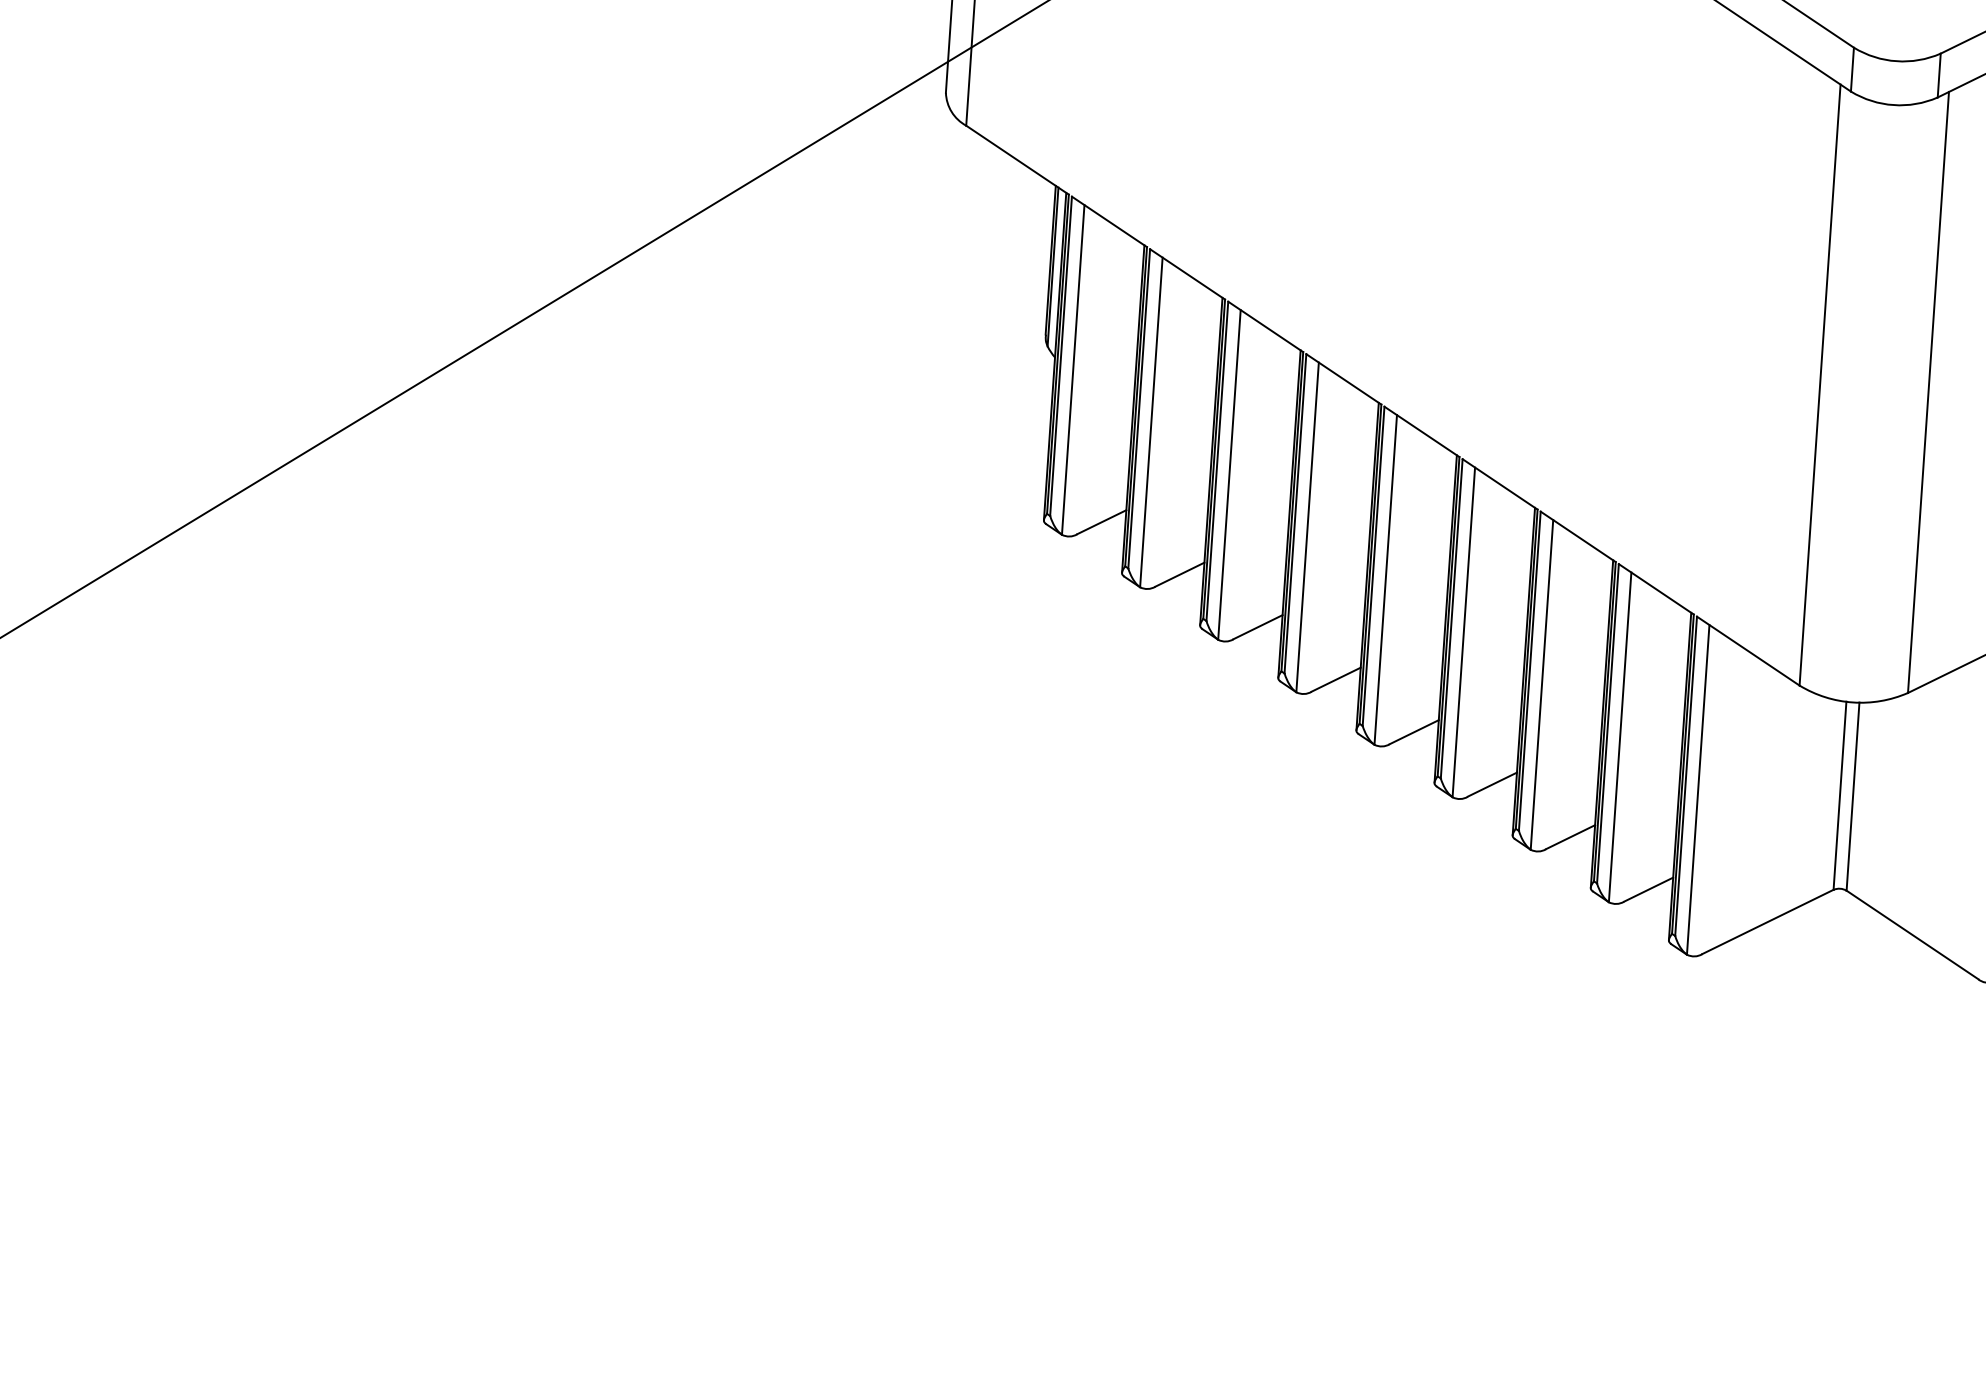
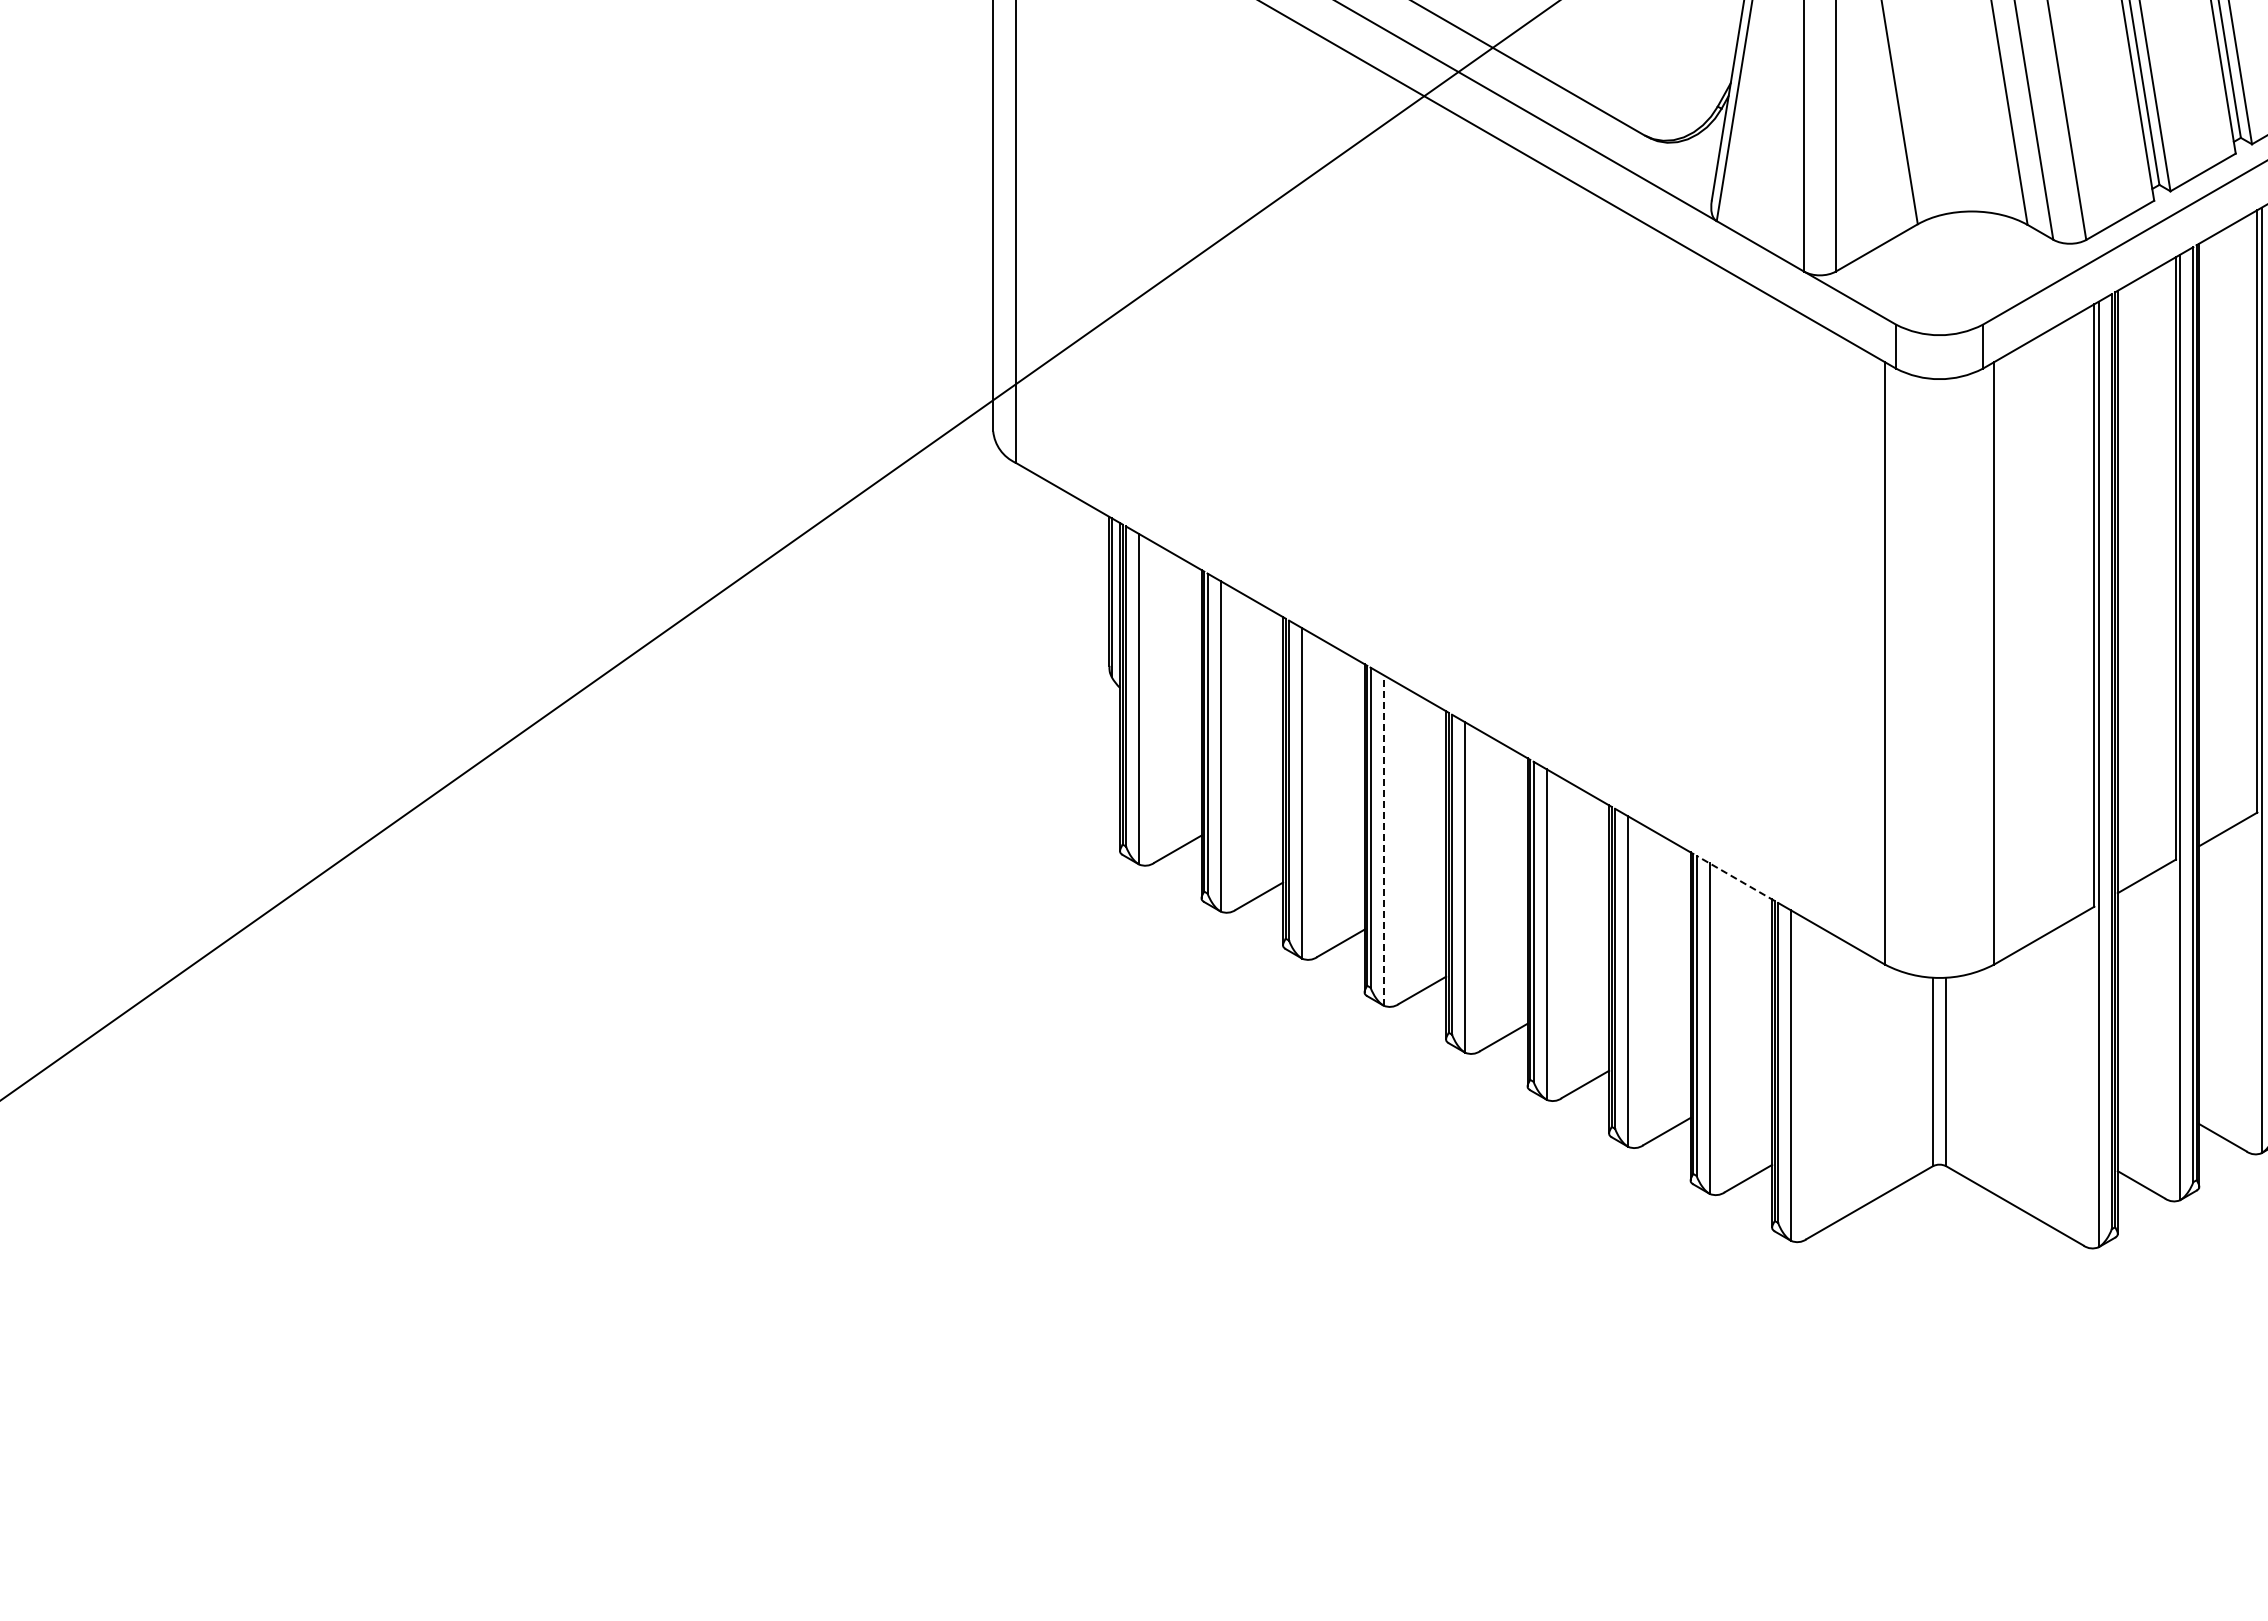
line: (1307, 526) -> (1383, 839), solid -> dashed
line: (1656, 589) -> (1735, 878), solid -> dashed

